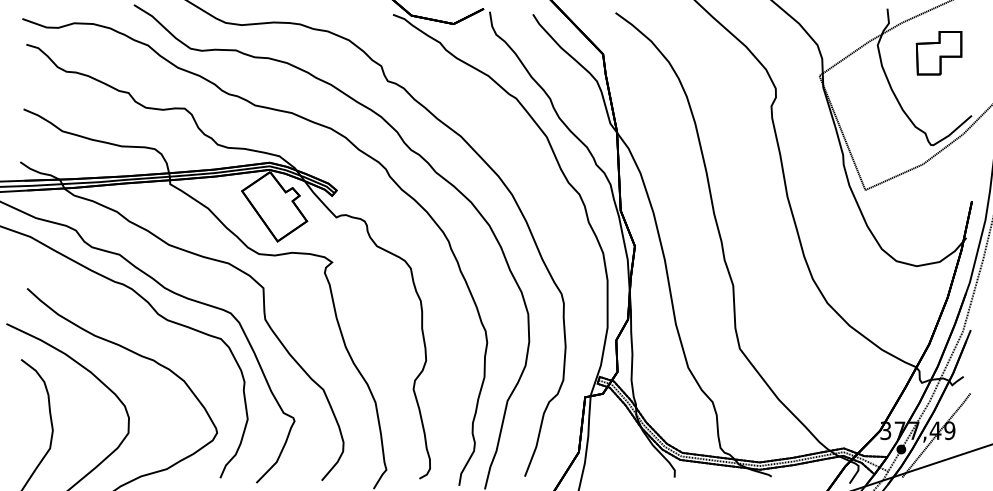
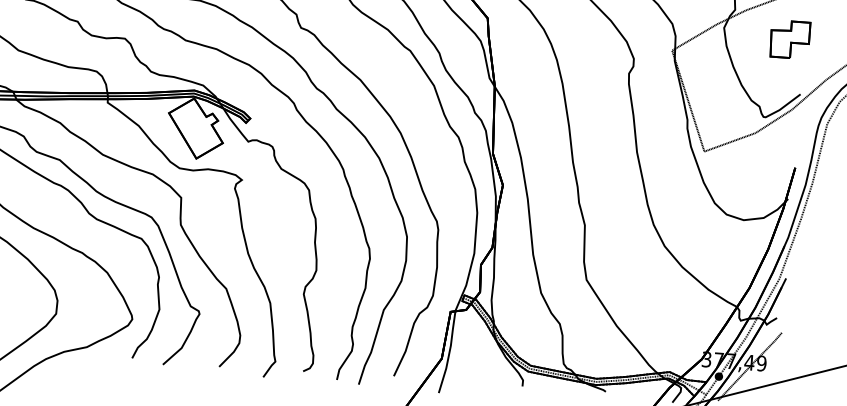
part: (938, 53) -> (789, 39), moved

